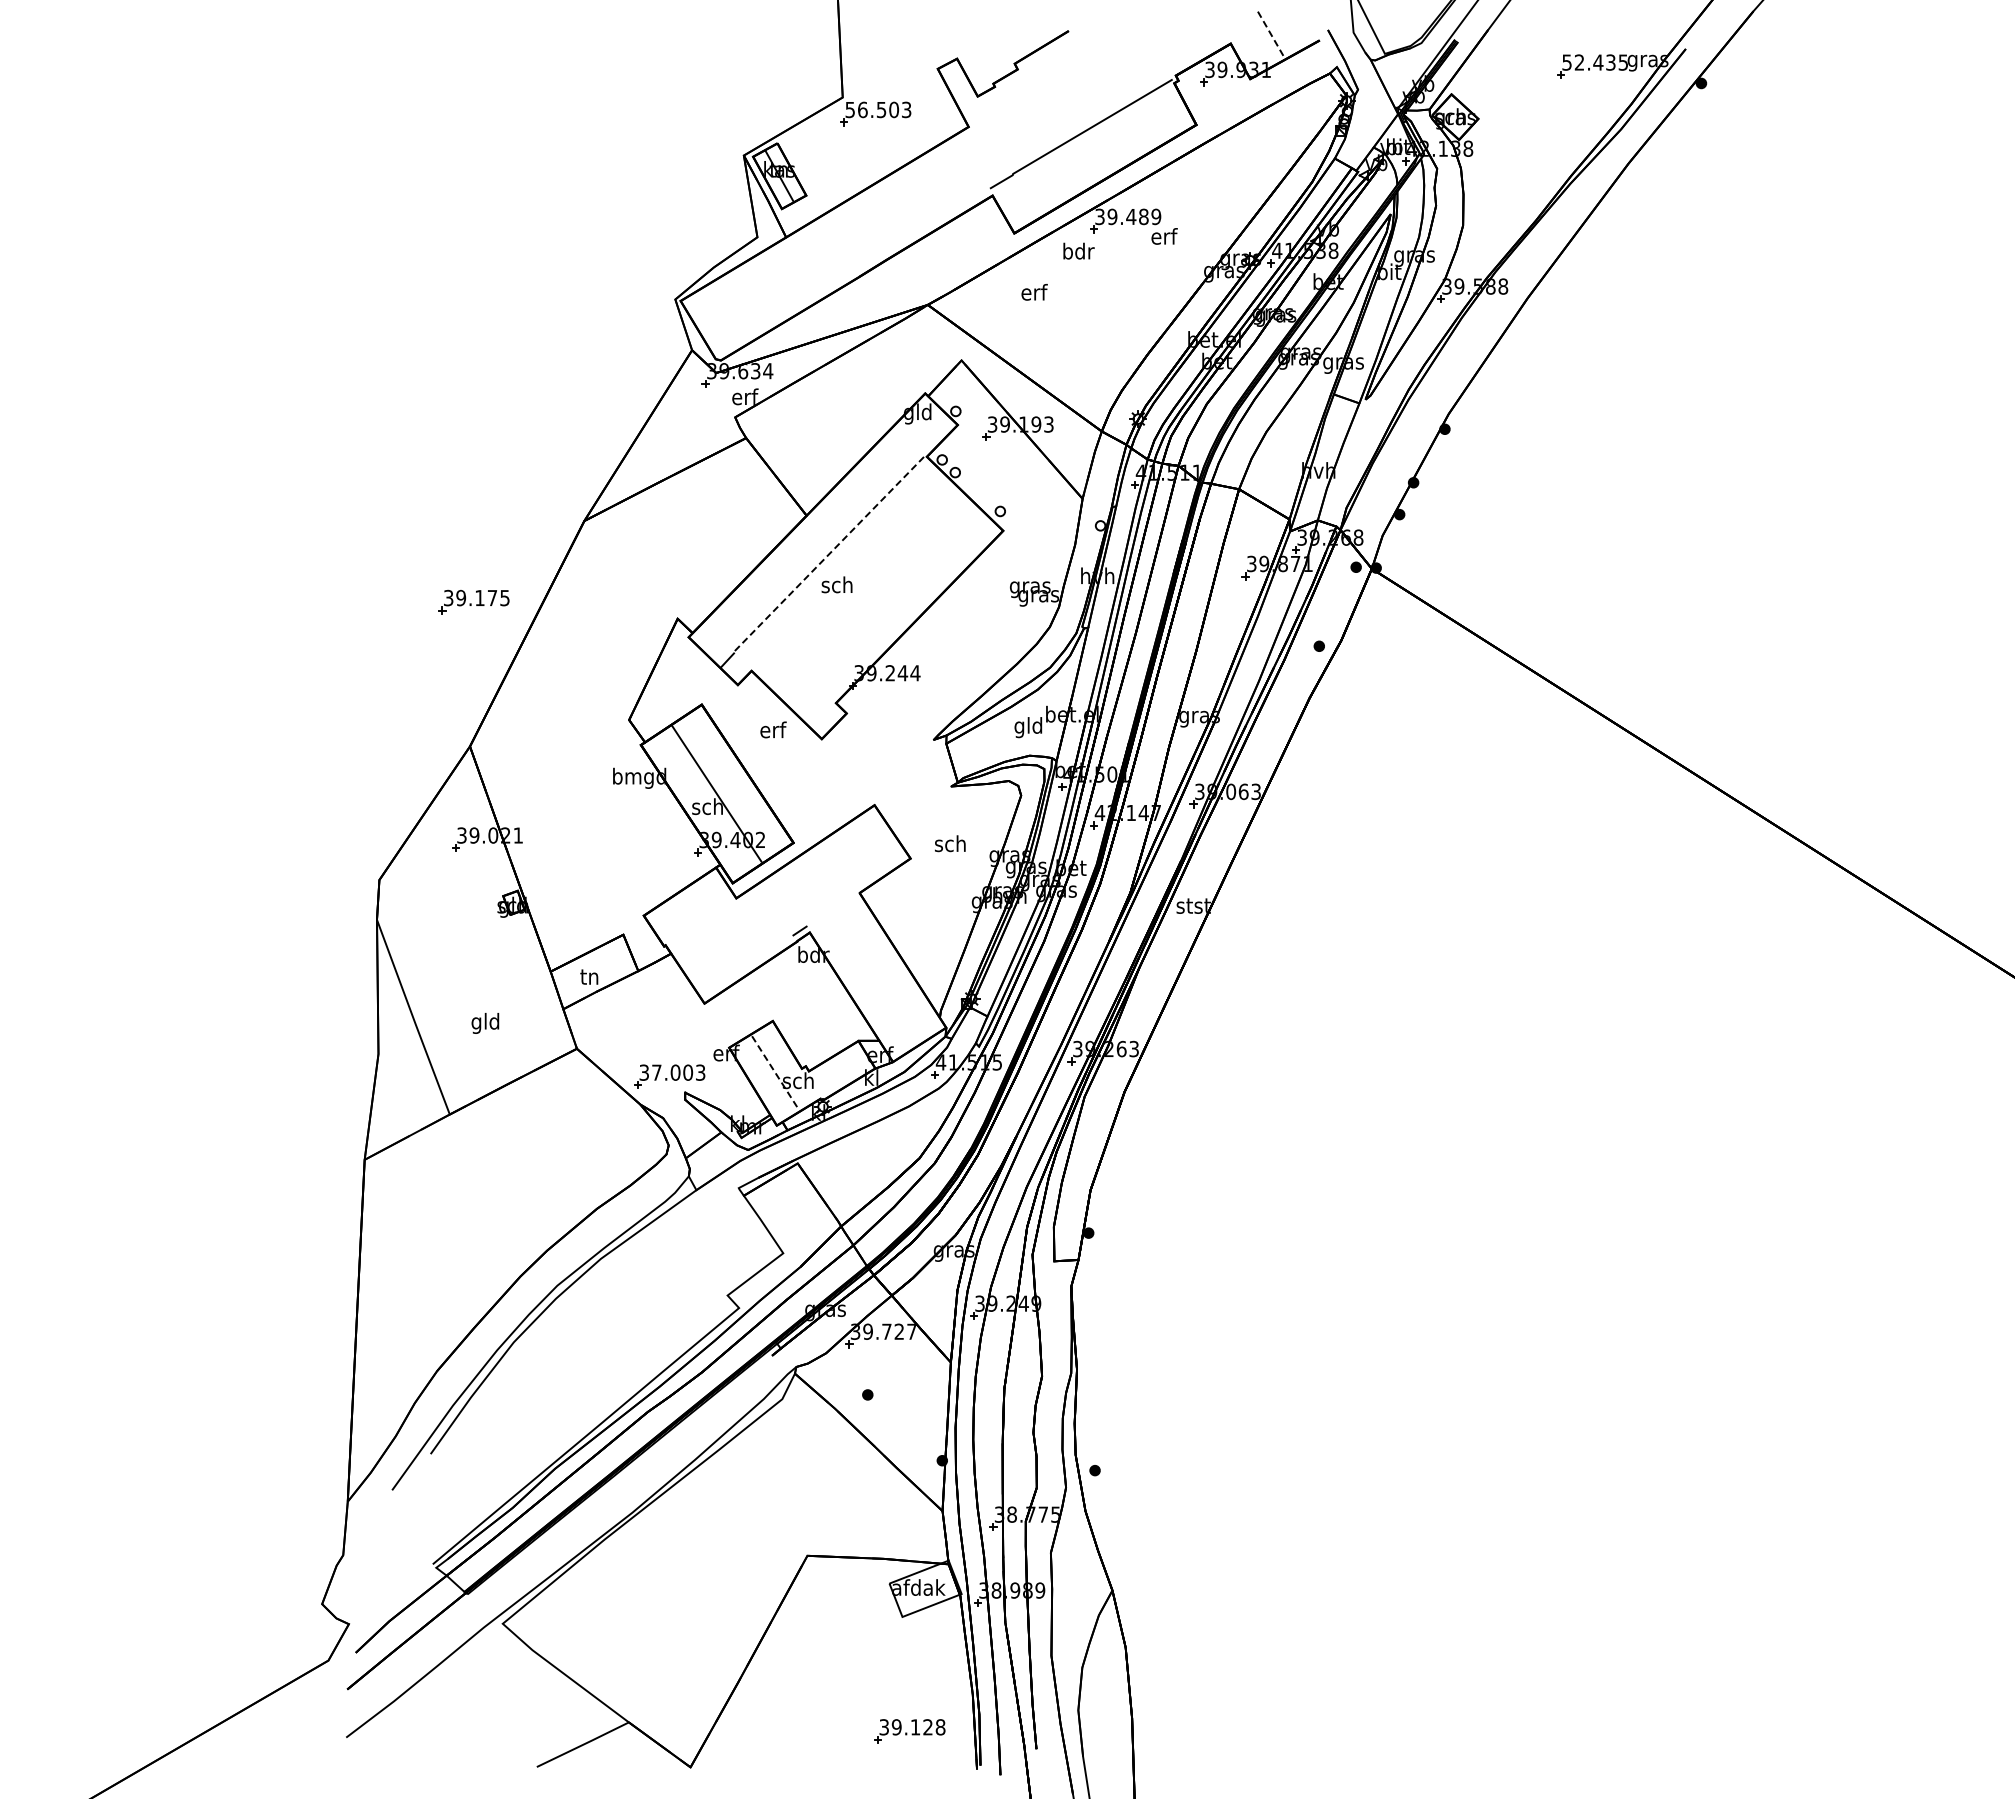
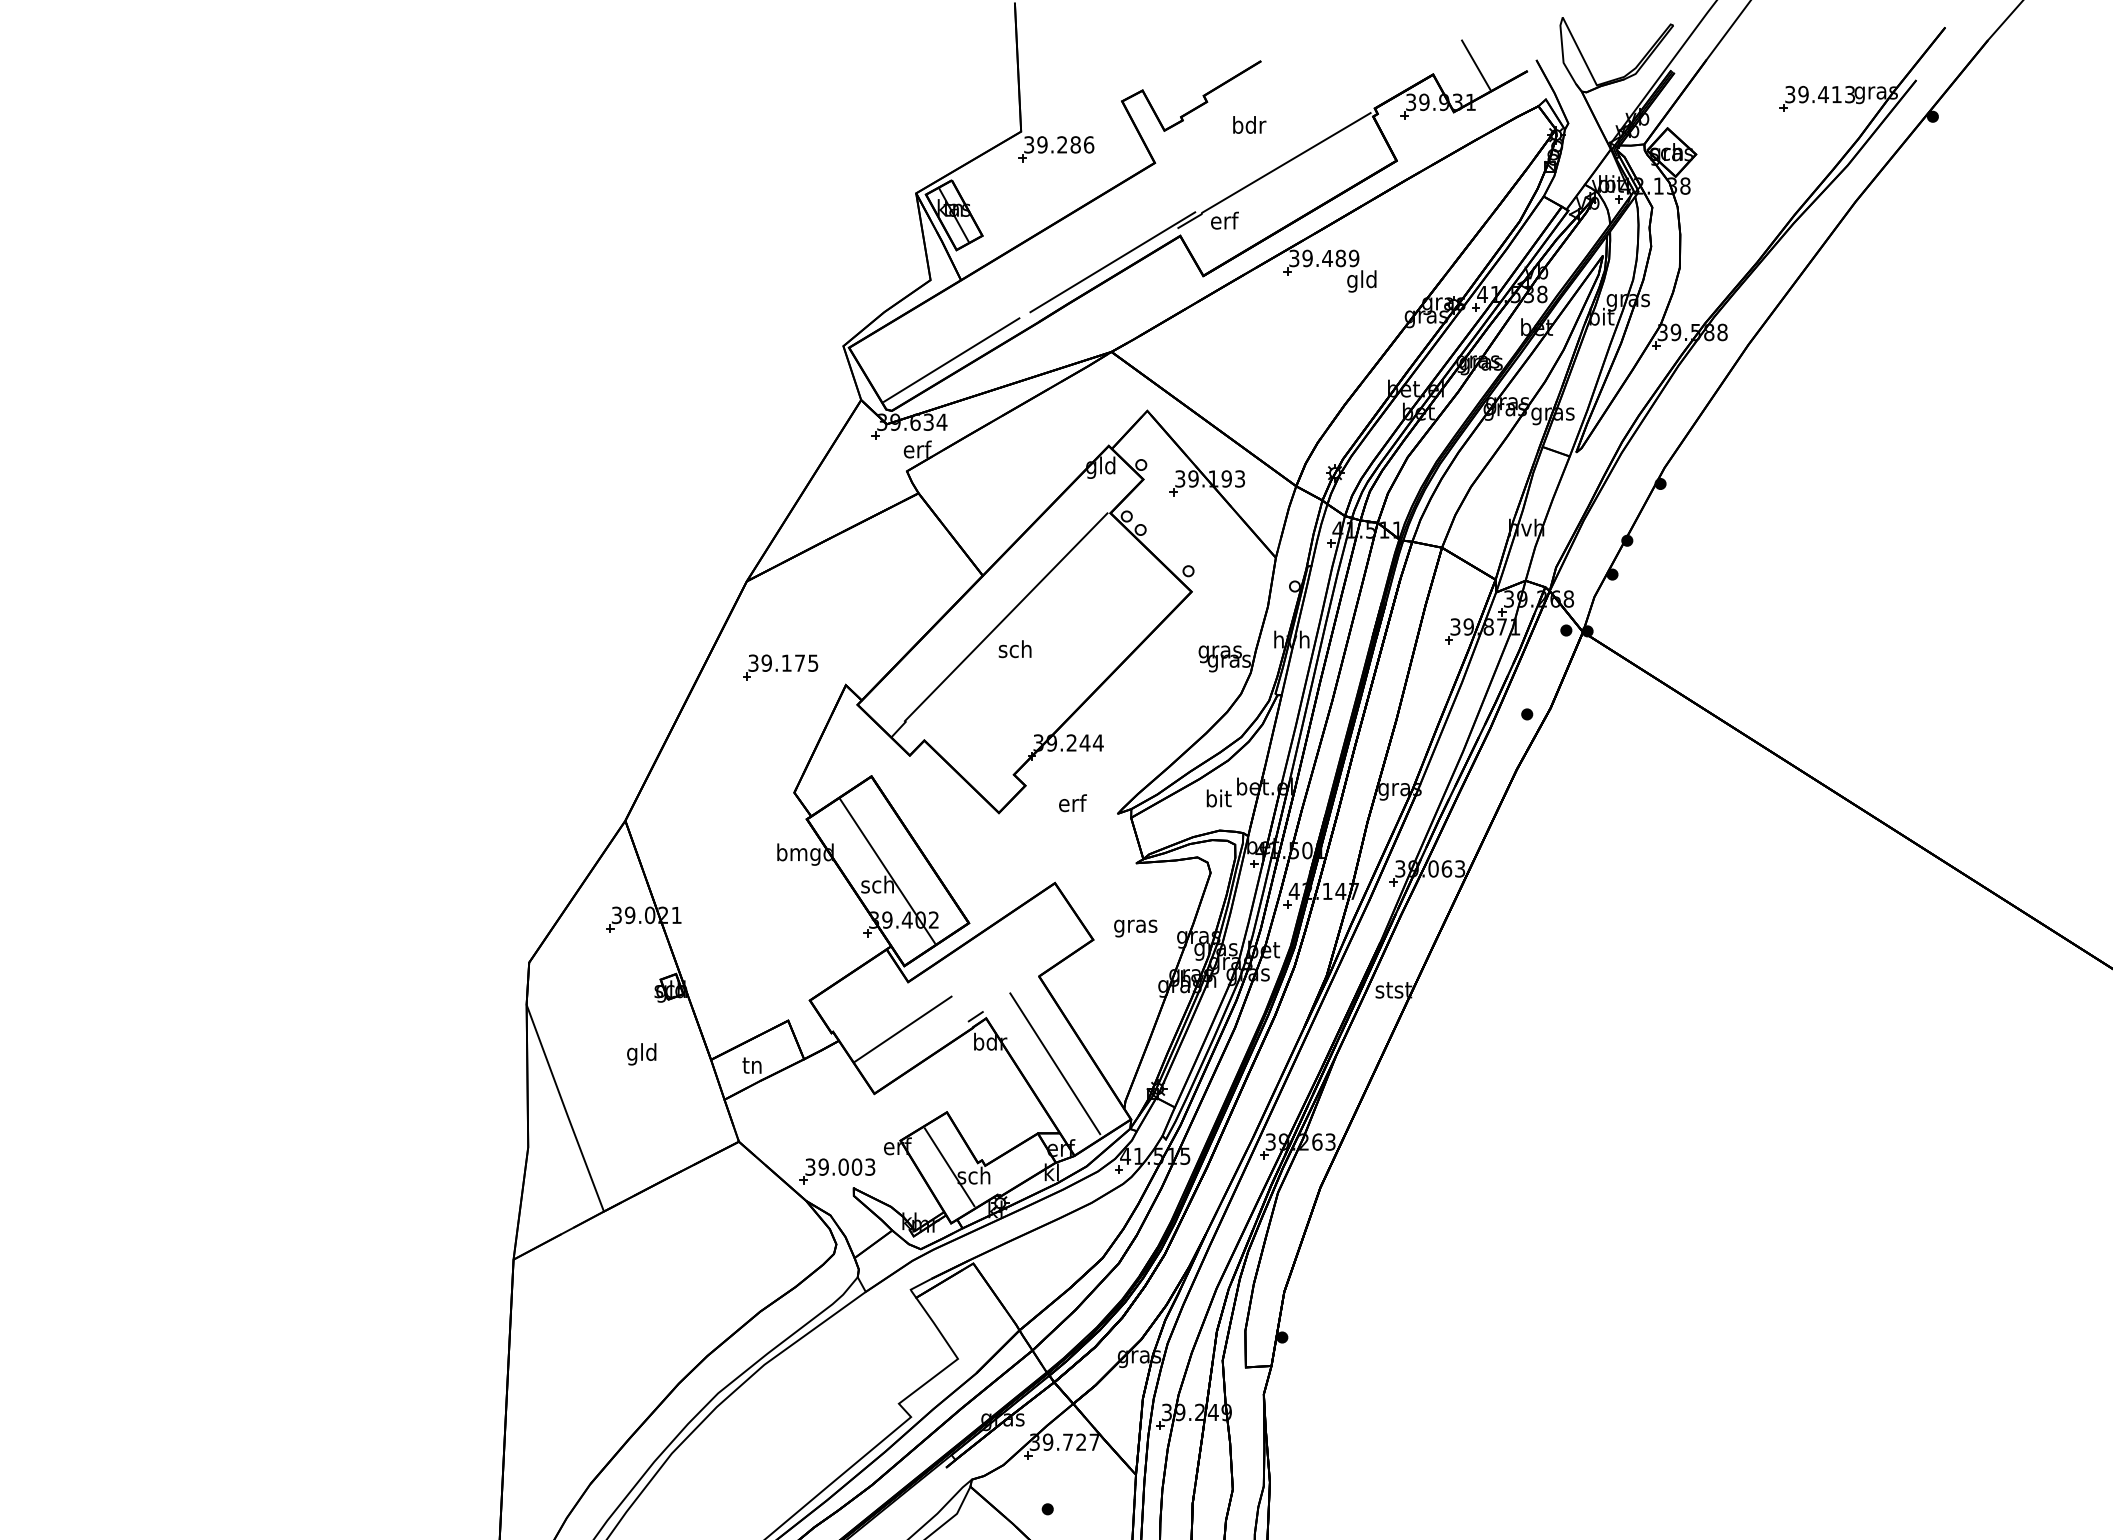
line: (1271, 35) -> (1476, 65), dashed -> solid
text: (1595, 62) -> (1820, 94), 52.435 -> 39.413
text: (878, 109) -> (1059, 144), 56.503 -> 39.286
line: (928, 220) -> (1112, 262), added
text: (1163, 238) -> (1361, 281), erf -> gld
text: (1078, 250) -> (1249, 124), moved
text: (1034, 292) -> (1224, 220), moved
line: (777, 312) -> (951, 359), added
line: (828, 554) -> (1006, 616), dashed -> solid
part: (473, 601) -> (779, 666), moved
text: (1028, 727) -> (1218, 800), gld -> bit
text: (773, 729) -> (1072, 802), moved
text: (950, 845) -> (1135, 925), sch -> gras
line: (731, 943) -> (903, 1029), added
line: (874, 975) -> (1054, 1063), added
text: (485, 1023) -> (641, 1054), moved
text: (656, 1072) -> (823, 1166), 37.003 -> 39.003
line: (775, 1073) -> (949, 1168), dashed -> solid

